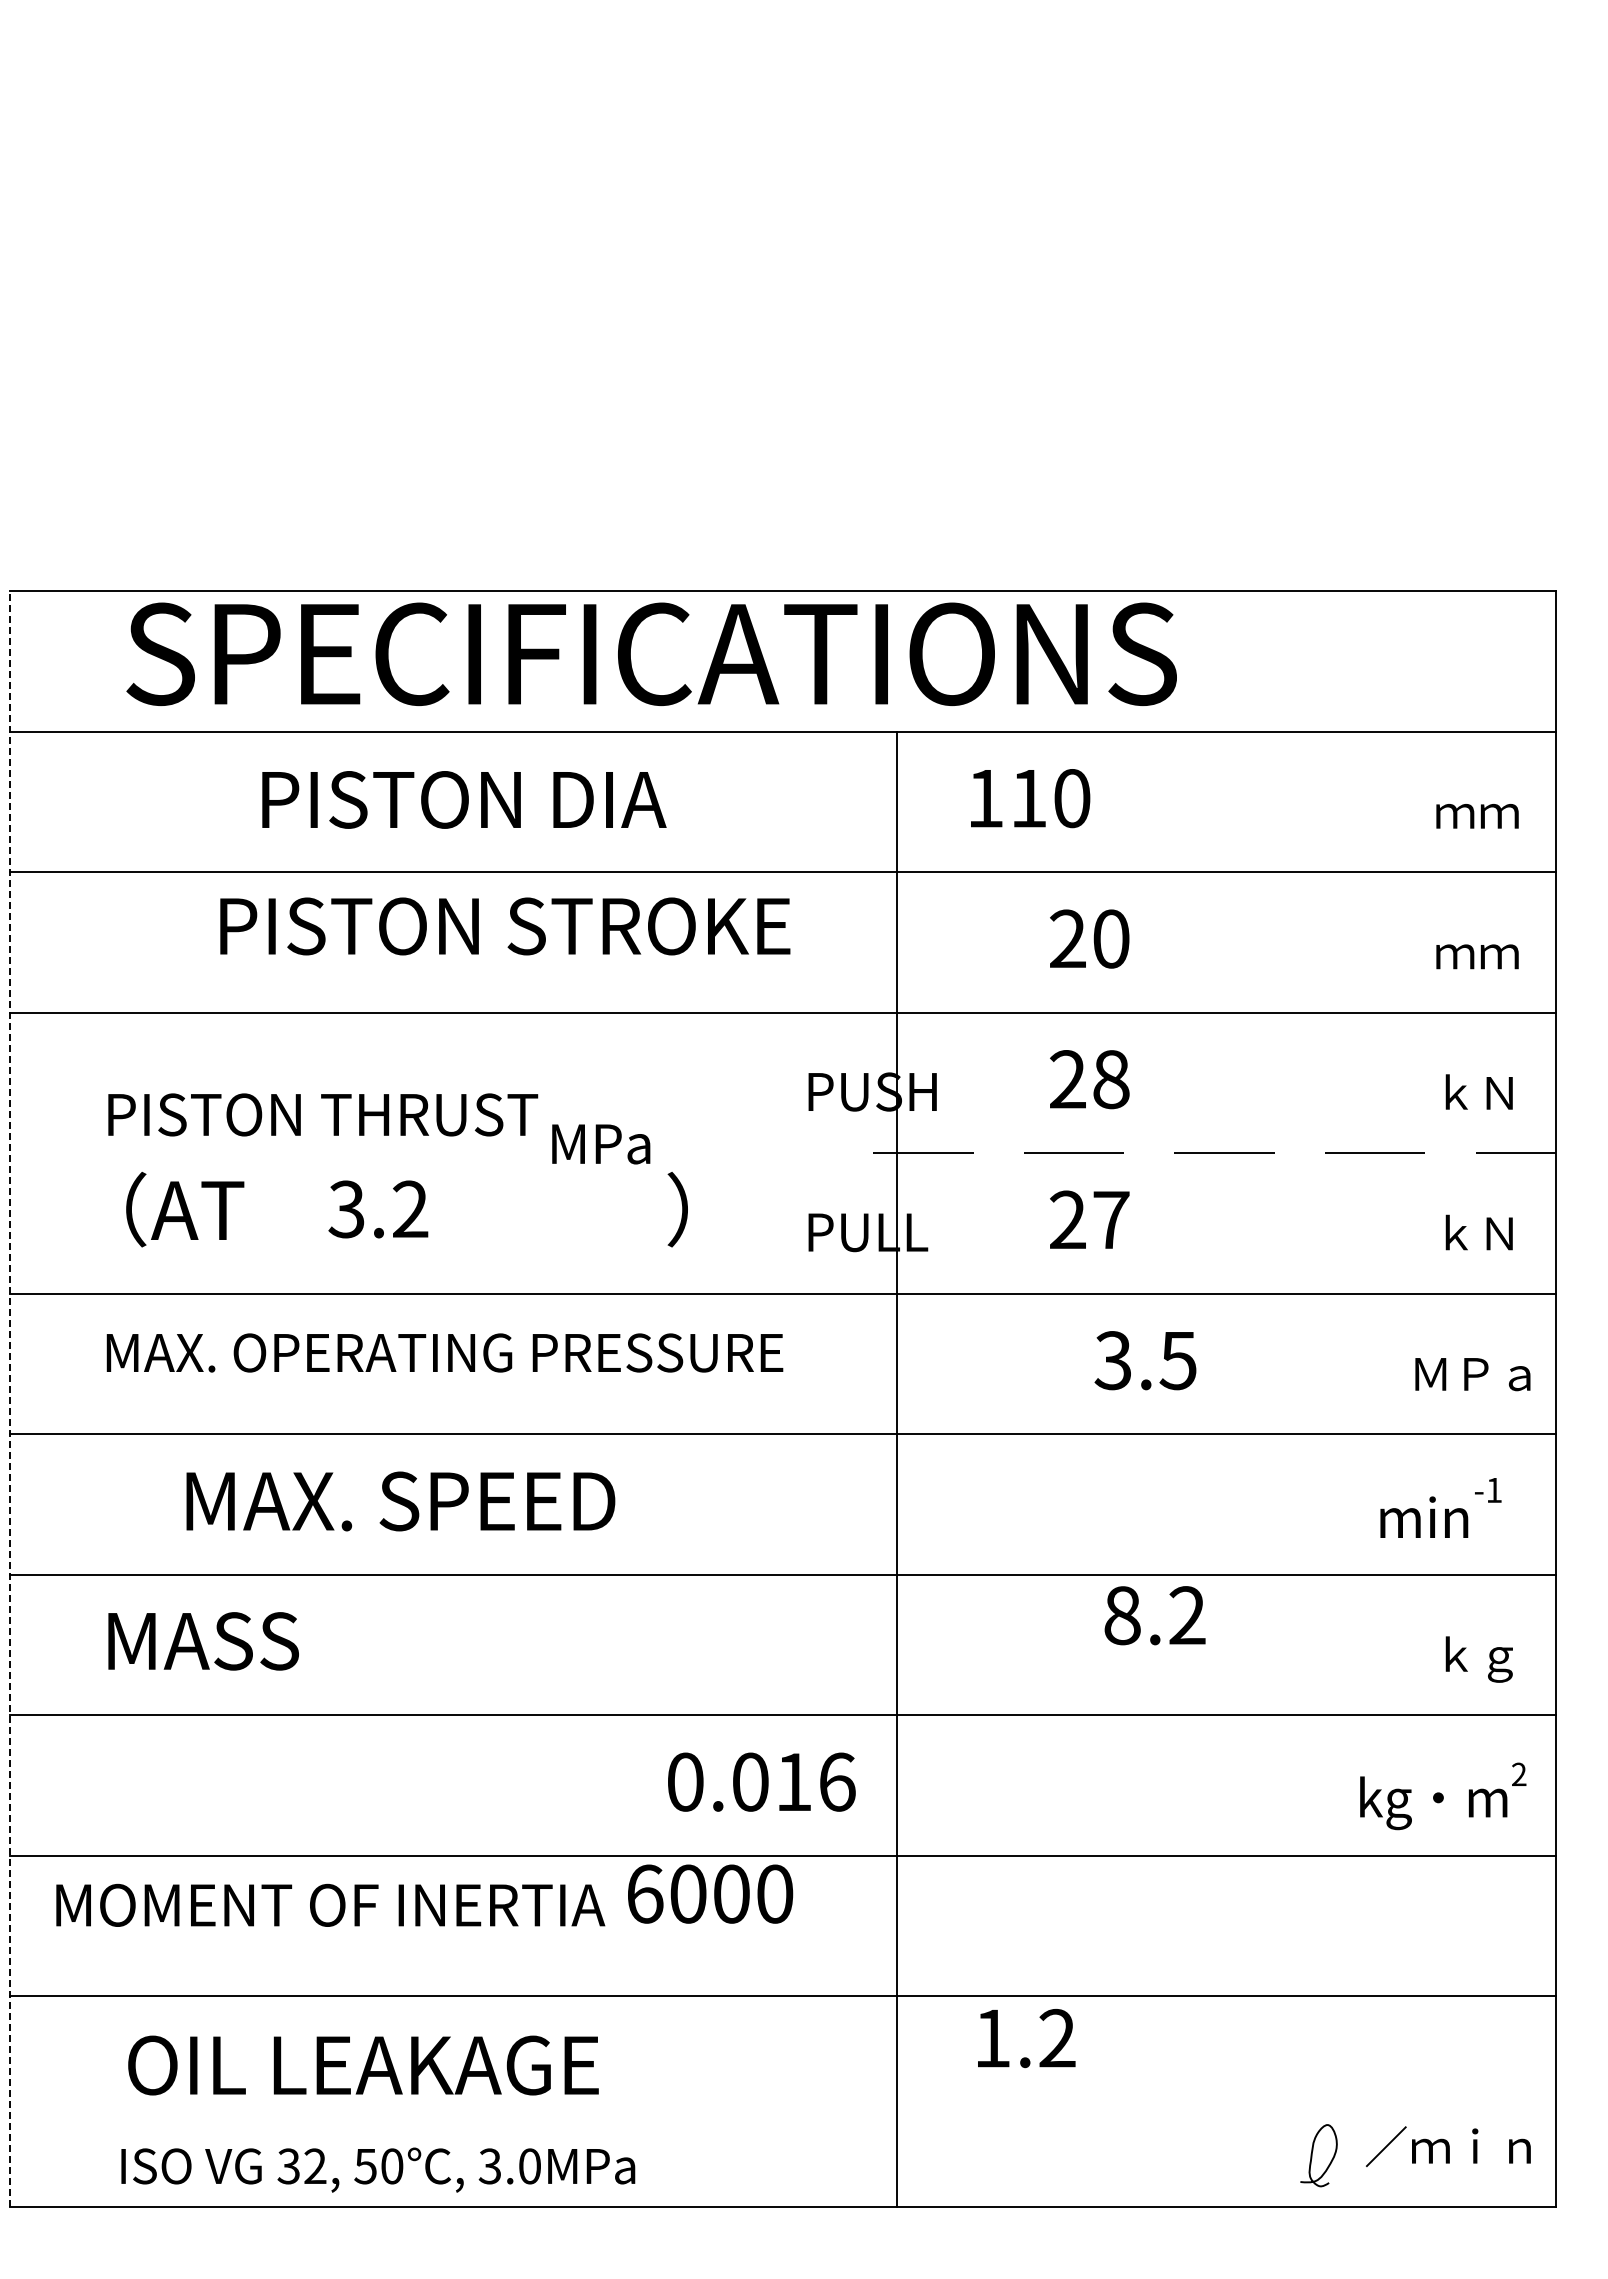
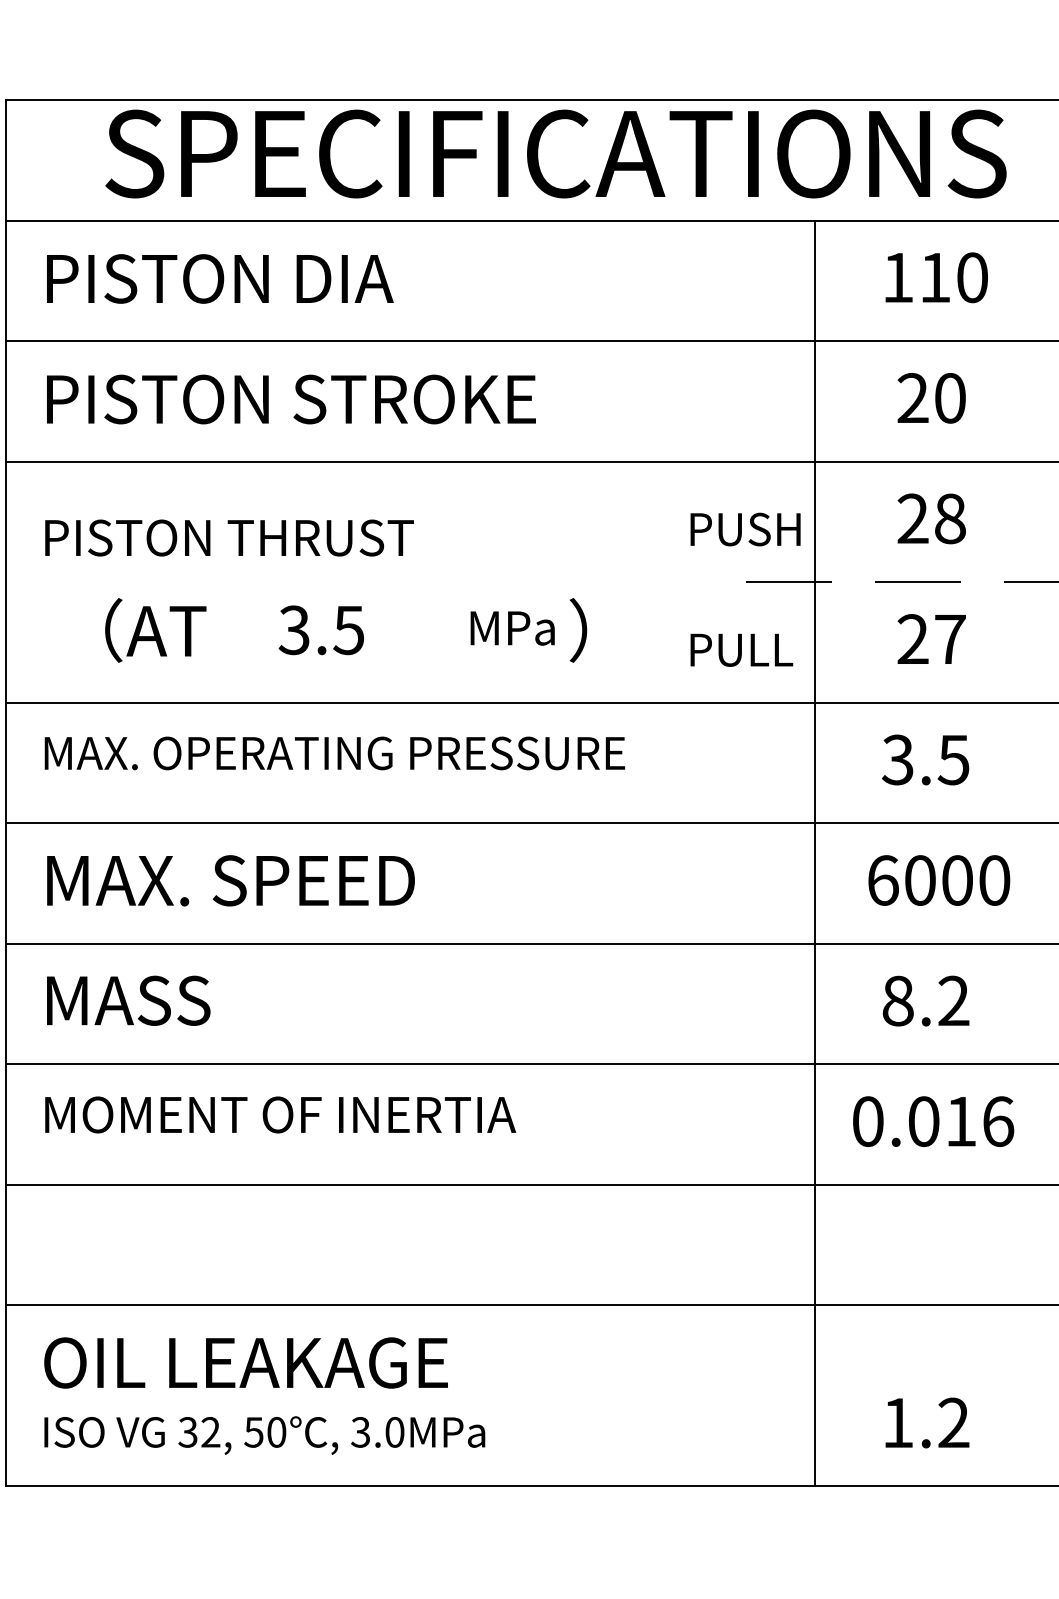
text: (1030, 798) -> (936, 277), moved
text: (464, 799) -> (220, 278), moved
text: (505, 926) -> (291, 399), moved
text: (323, 1114) -> (229, 537), moved
text: (601, 1144) -> (512, 628), moved
text: (410, 1209) -> (349, 630), 3.2 -> 3.5
text: (444, 1352) -> (334, 753), moved
text: (1145, 1360) -> (925, 759), moved
line: (10, 1399) -> (5, 793), dashed -> solid
line: (896, 1469) -> (814, 853), moved
text: (400, 1501) -> (230, 880), moved
text: (1154, 1615) -> (925, 1000), moved
text: (203, 1641) -> (128, 1000), moved
text: (761, 1781) -> (933, 1121), moved
text: (710, 1893) -> (939, 879), moved
text: (330, 1904) -> (280, 1114), moved
text: (1026, 2038) -> (927, 1423), moved
text: (363, 2065) -> (246, 1362), moved
text: (378, 2169) -> (264, 1435), moved

